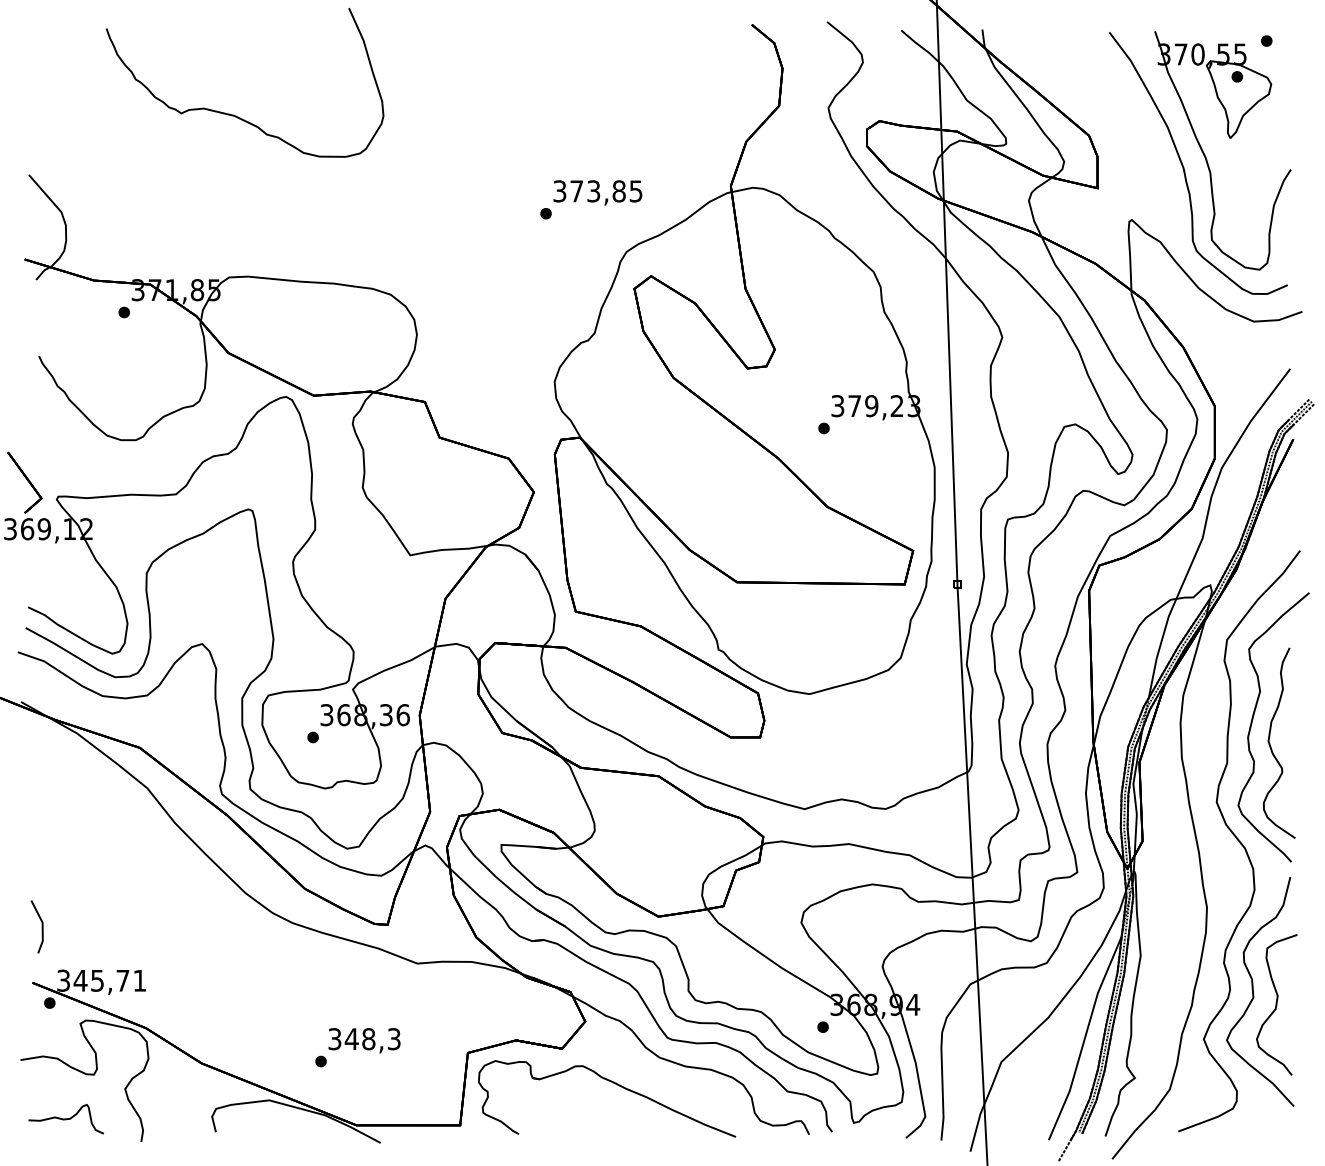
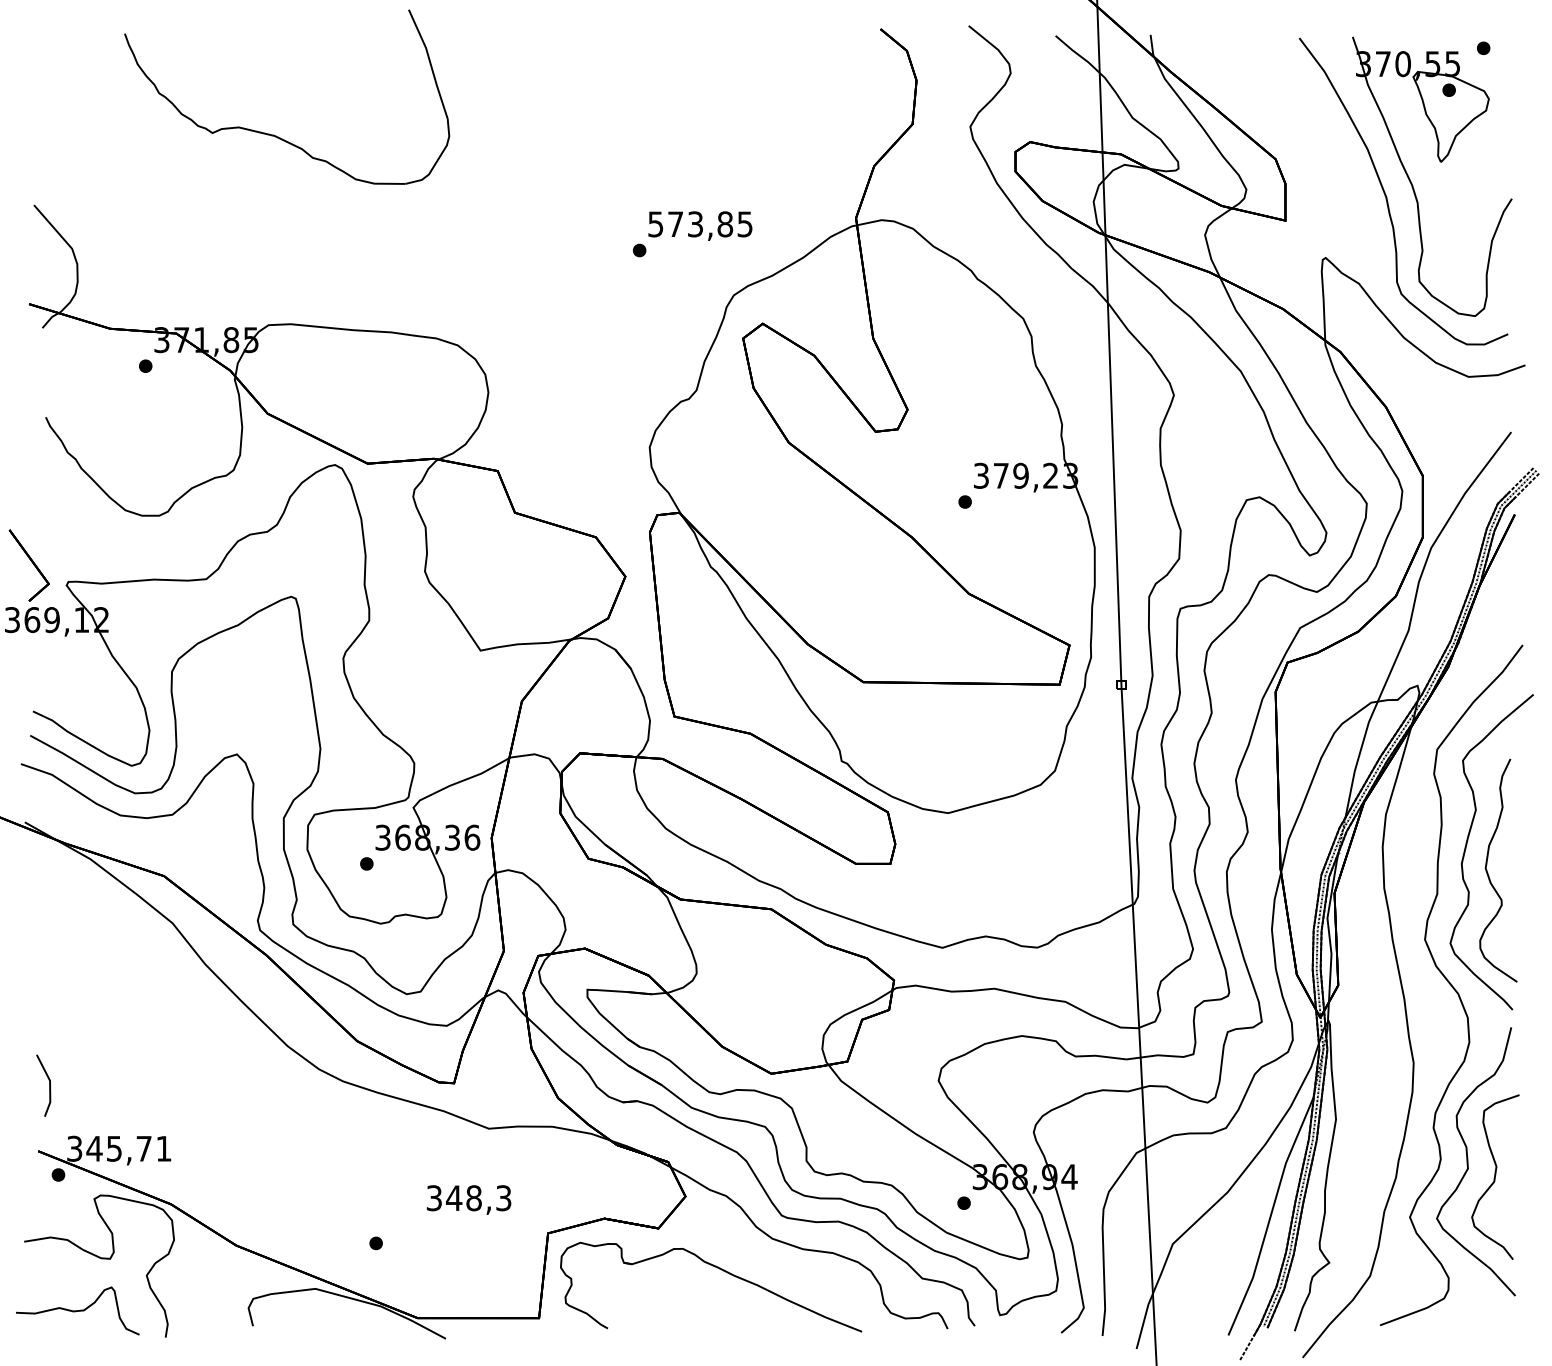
text: (560, 190) -> (656, 223), 373,85 -> 573,85
text: (364, 1040) -> (469, 1199), moved
part: (66, 1118) -> (77, 1310), size x1.4

